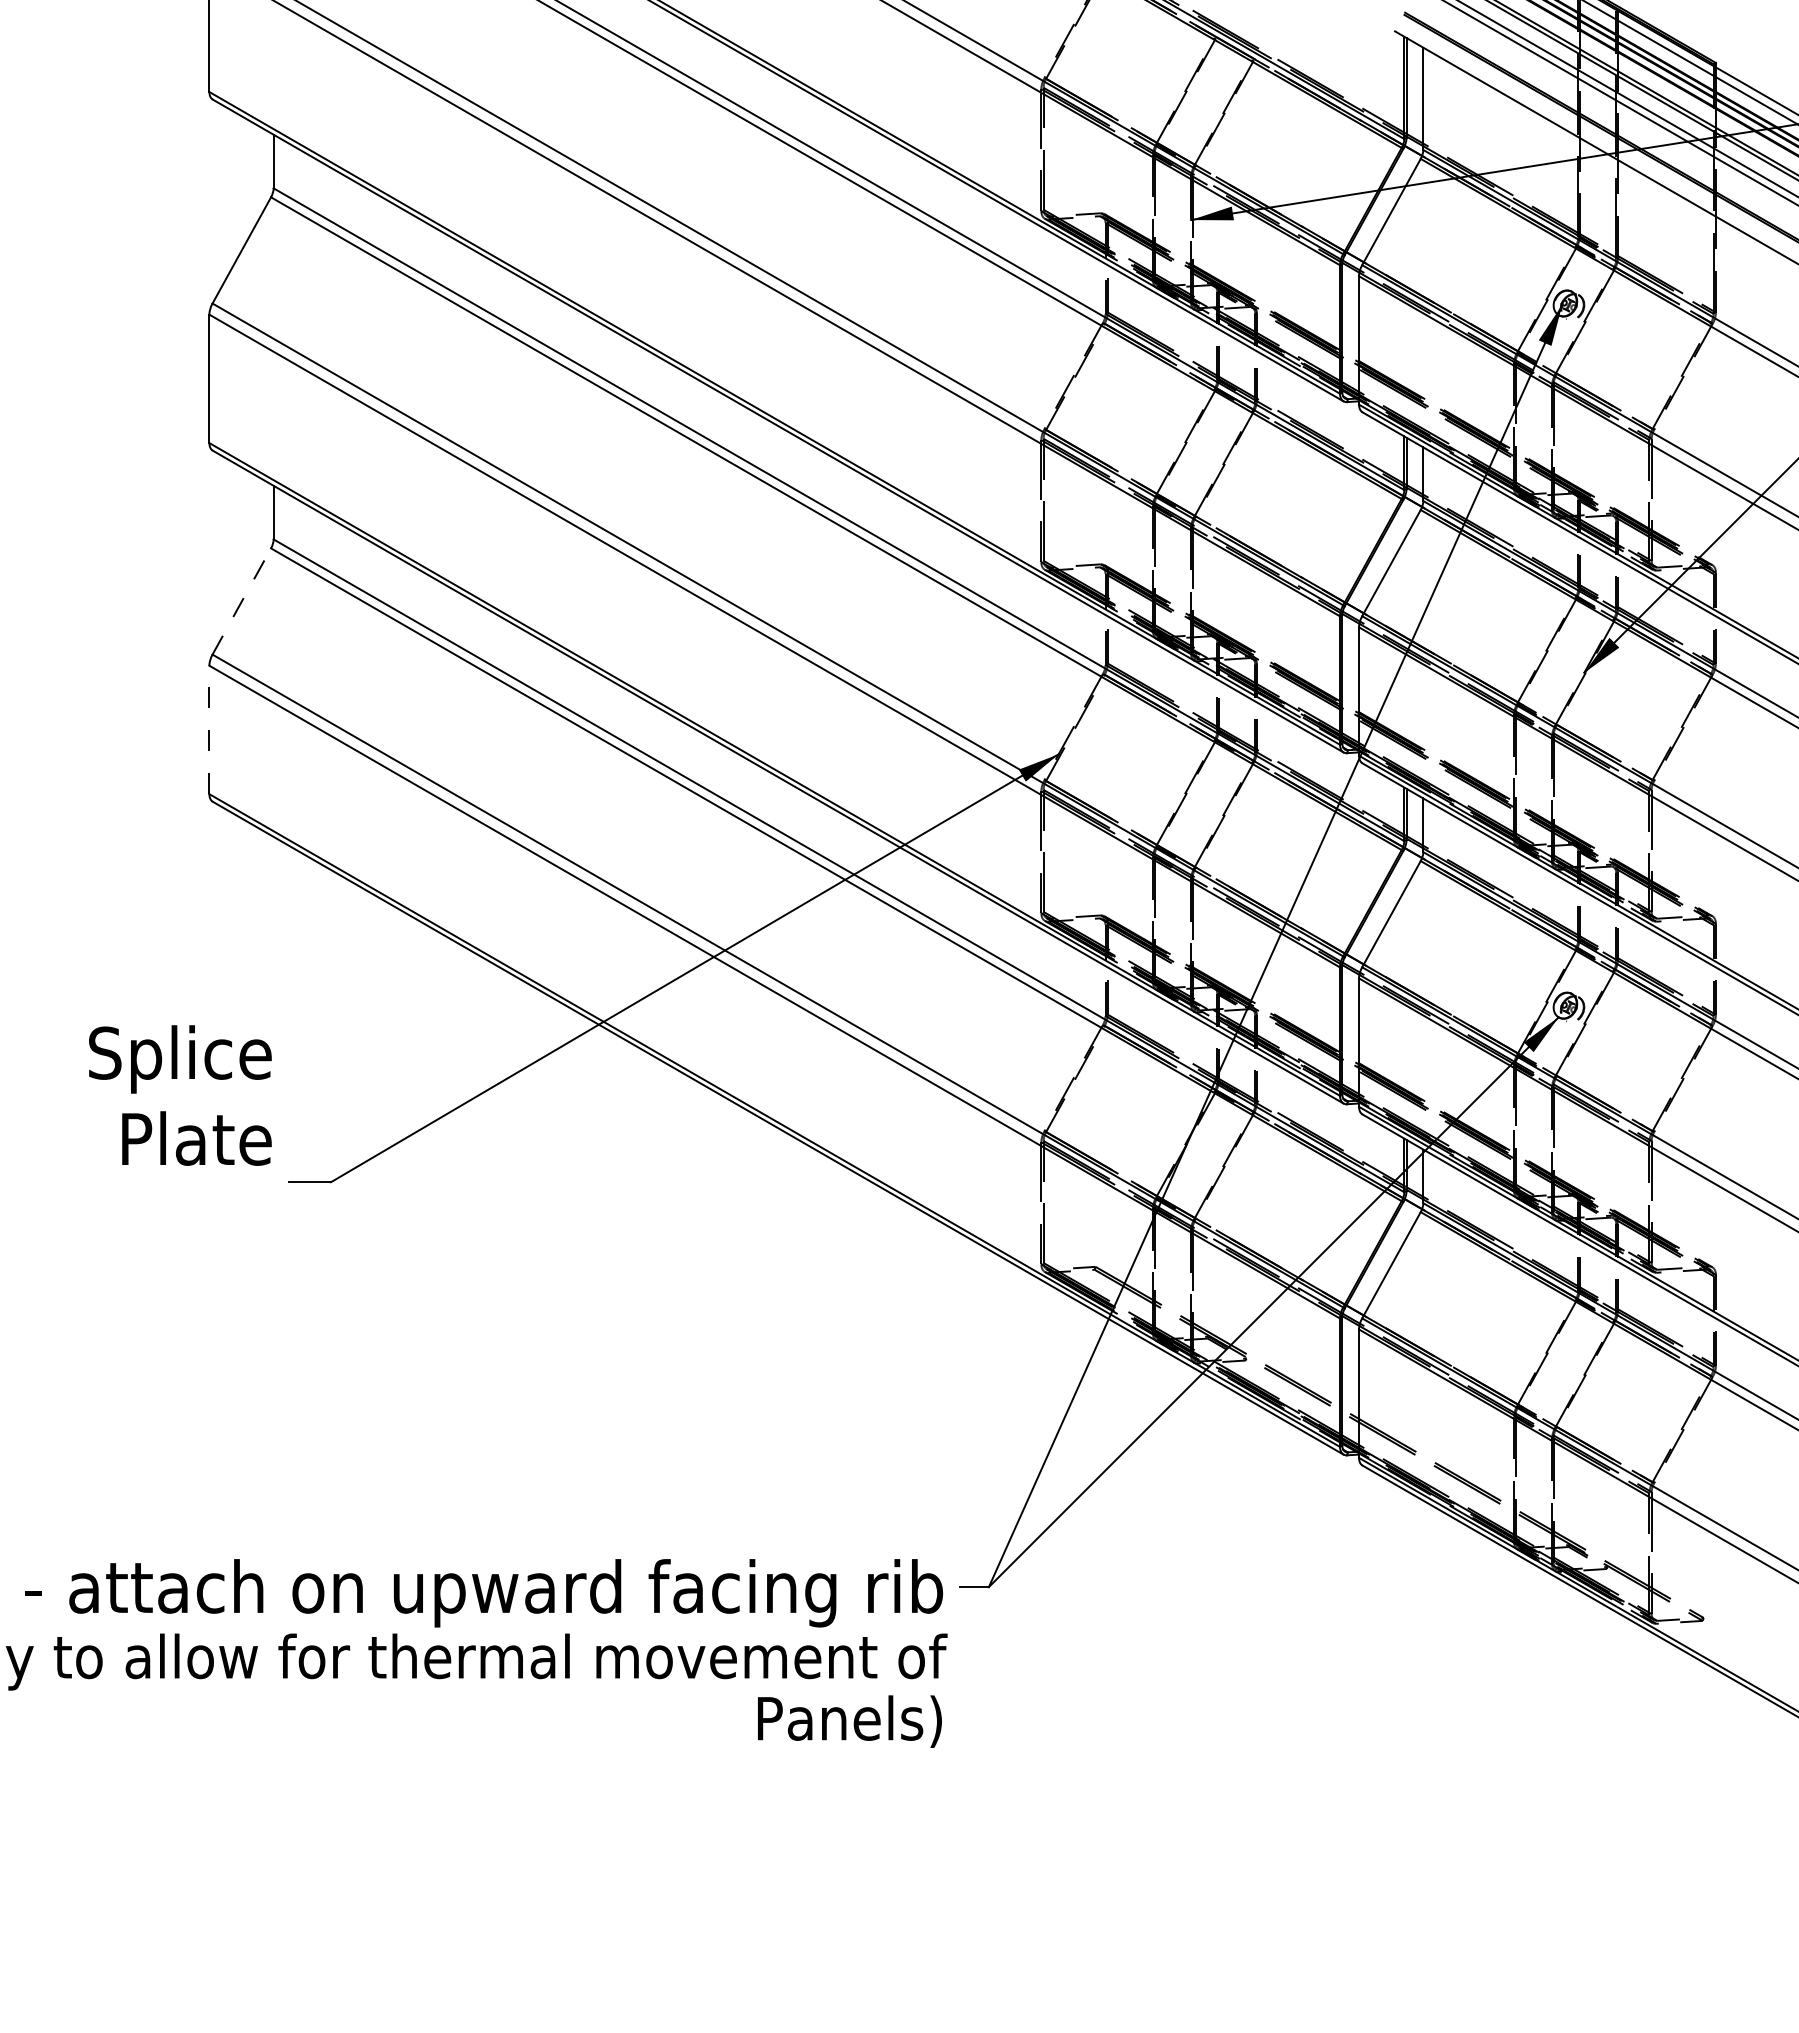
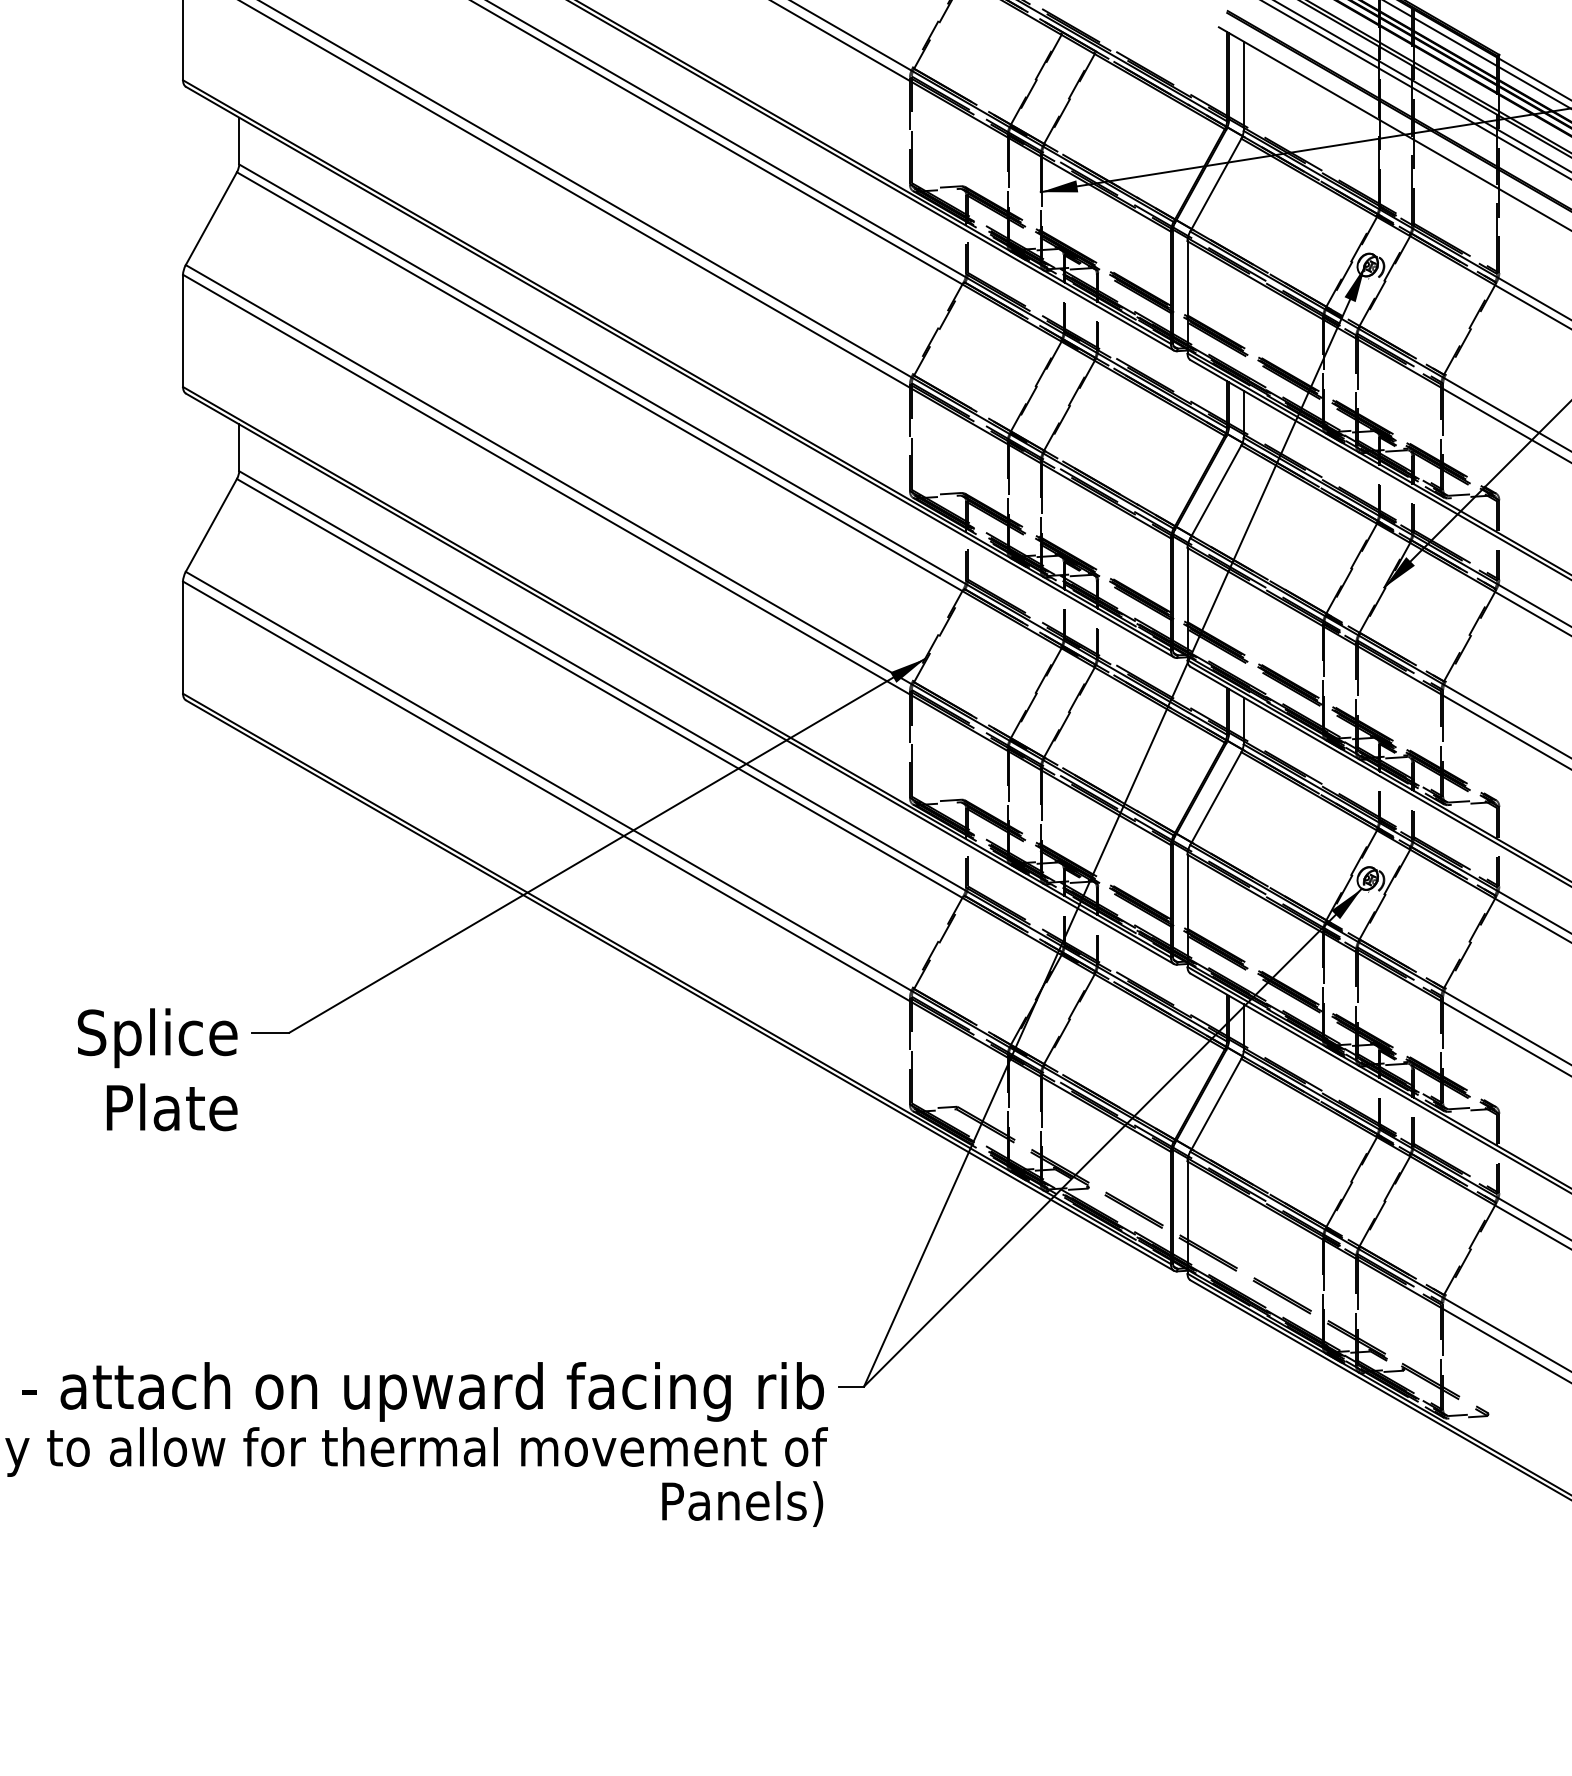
line: (241, 601) -> (211, 525), dashed -> solid
line: (209, 729) -> (183, 637), dashed -> solid
text: (180, 1095) -> (157, 1069), moved

